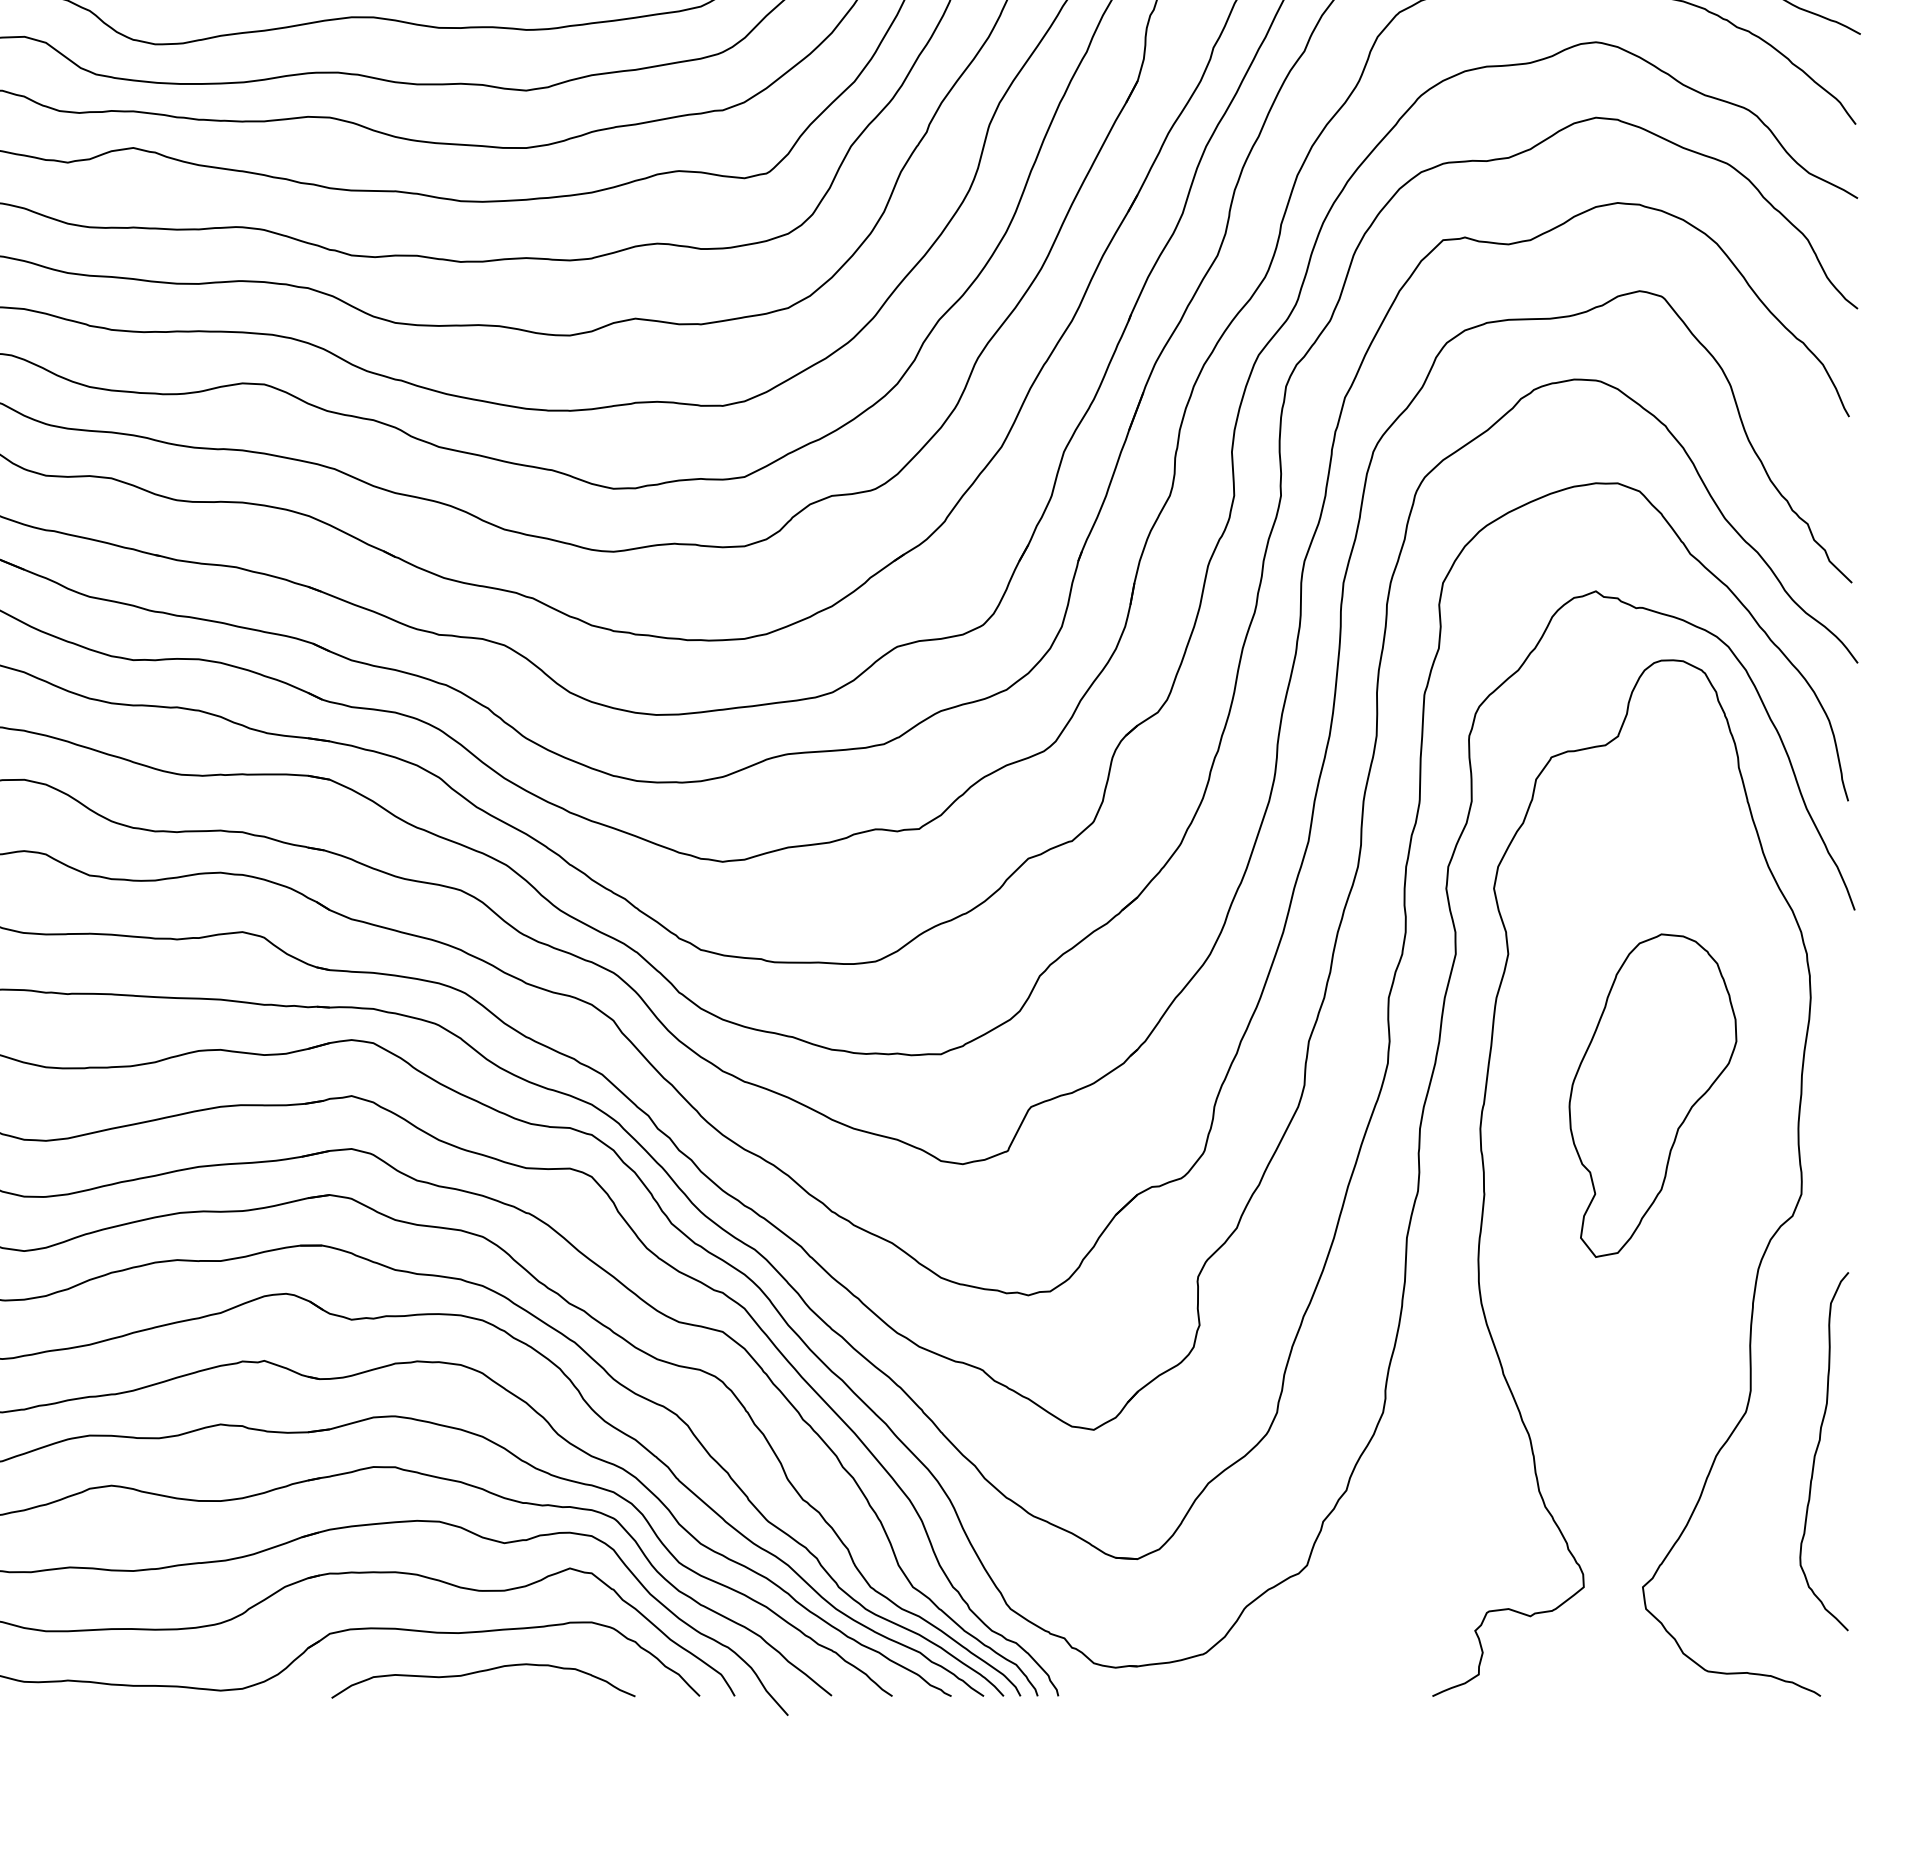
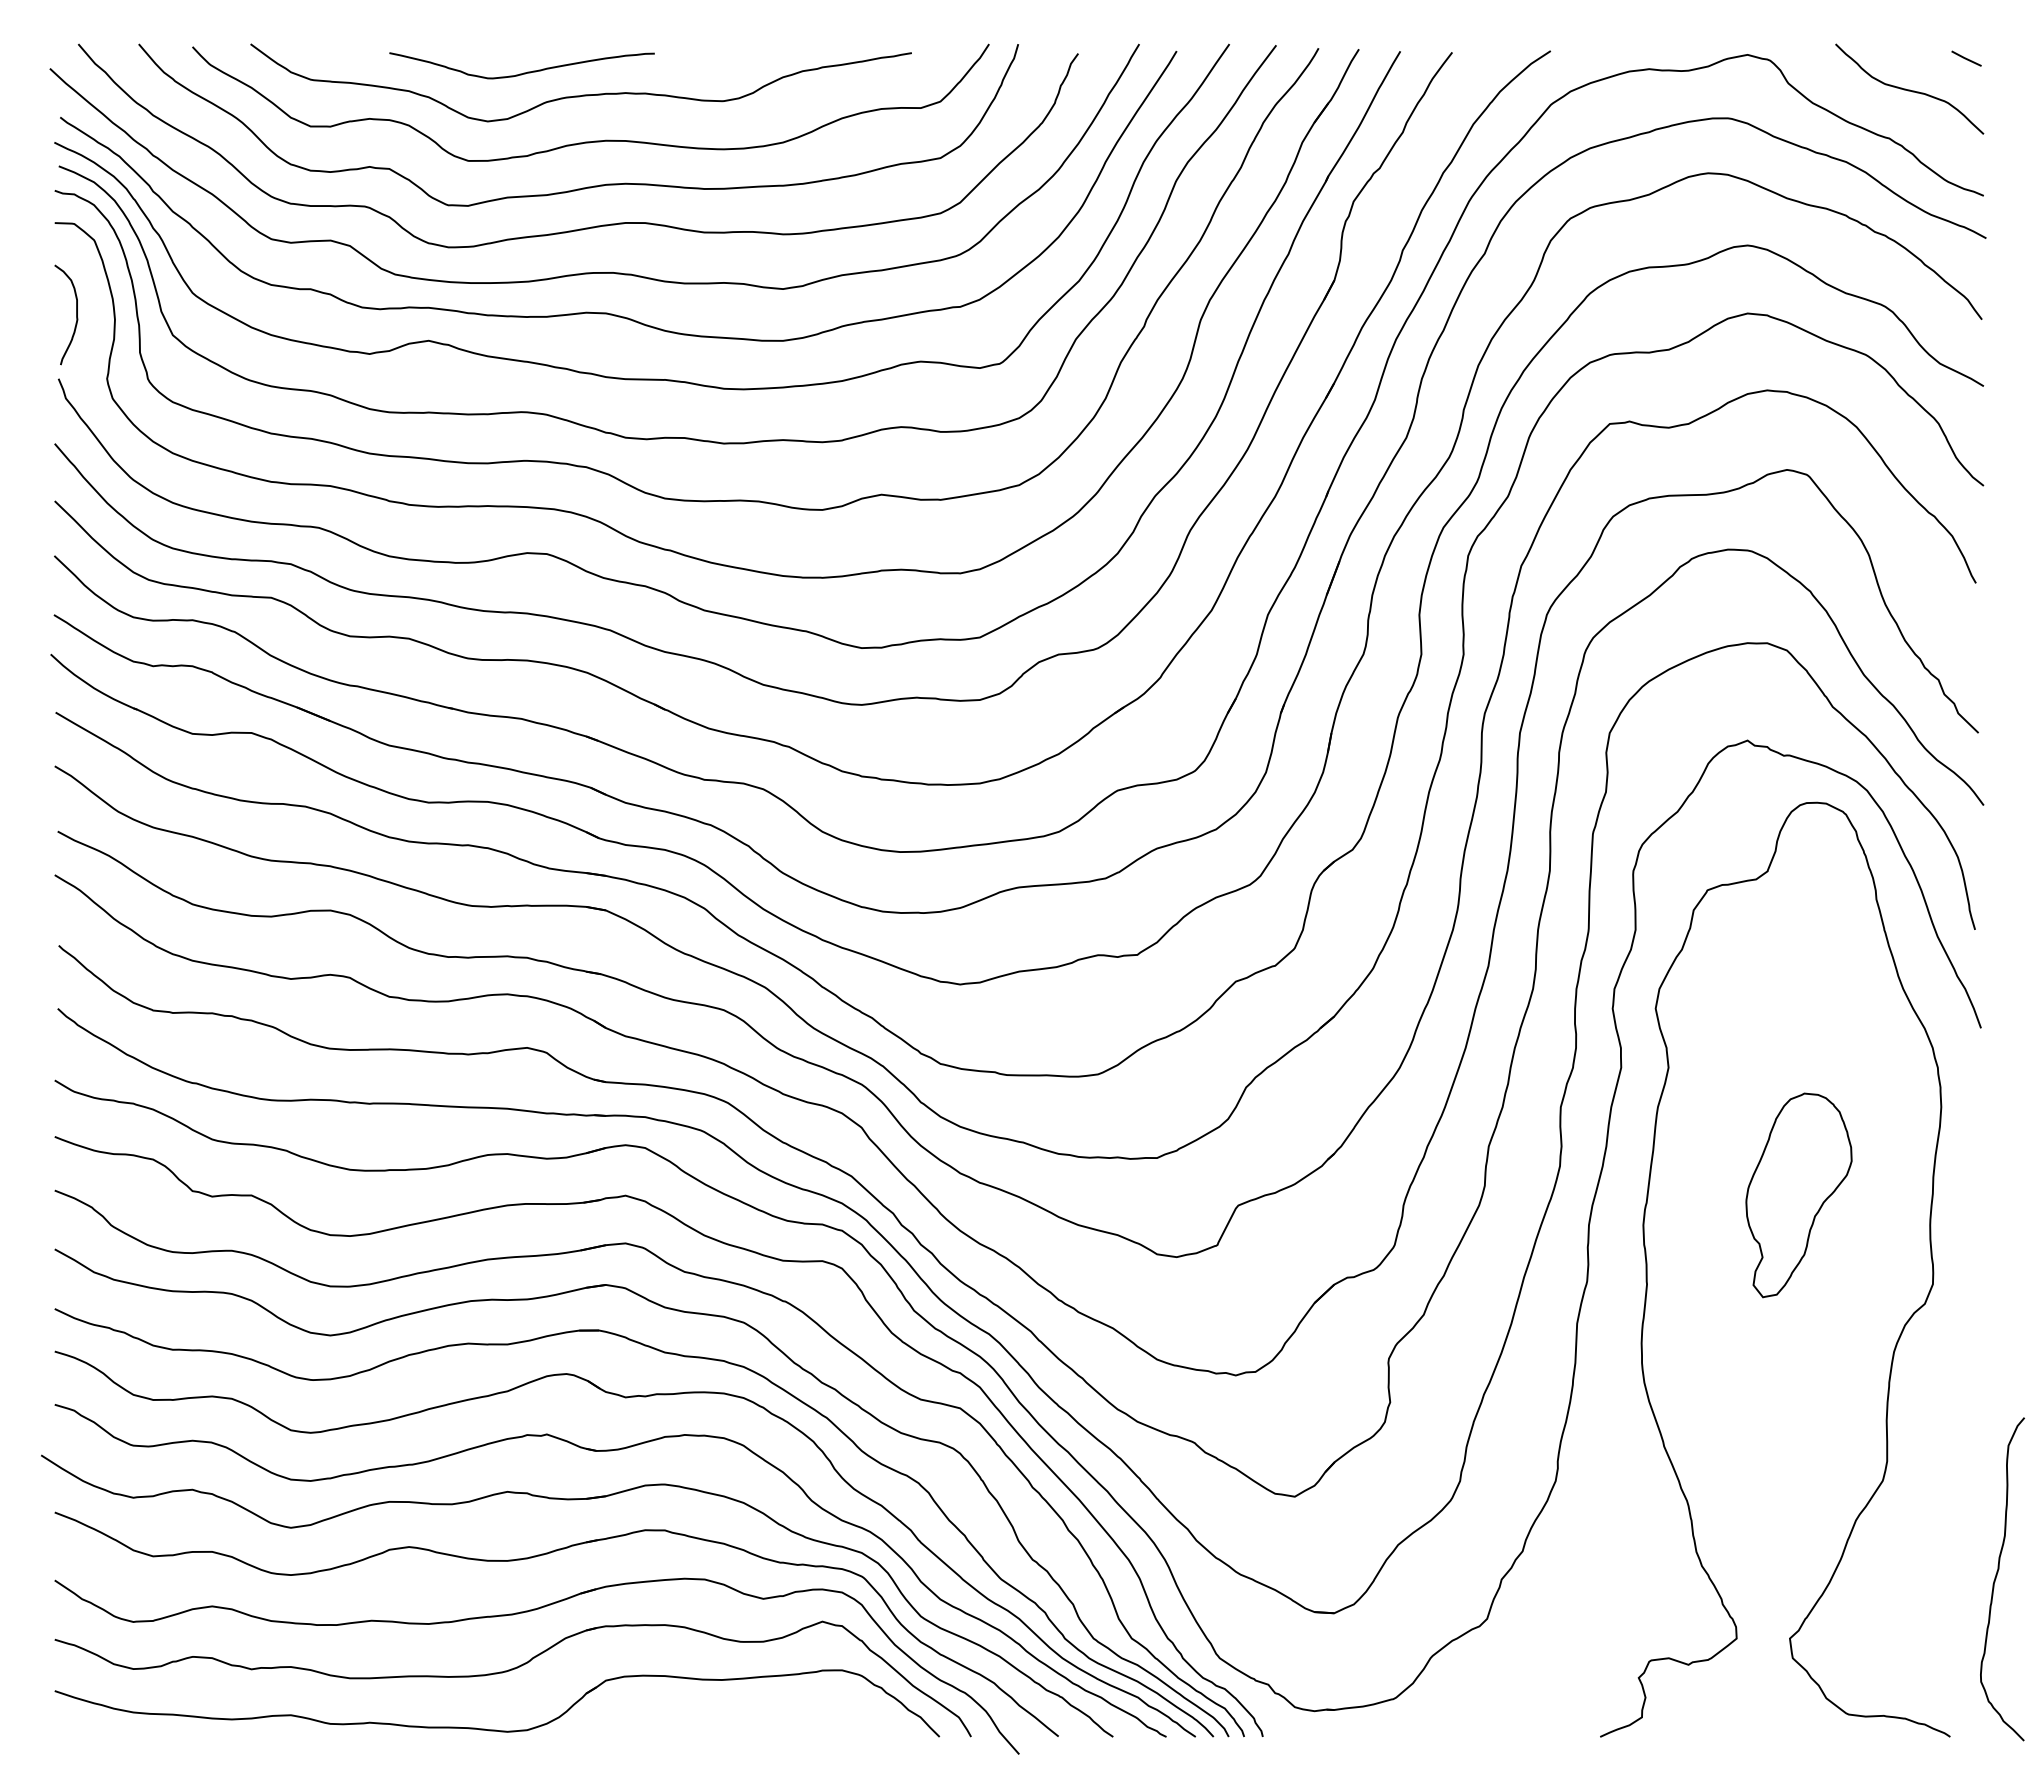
part: (1652, 1095) -> (1798, 1195), size x0.7
curve: (1817, 1451) -> (1996, 1579), moved
curve: (482, 1672) -> (743, 1715), removed

